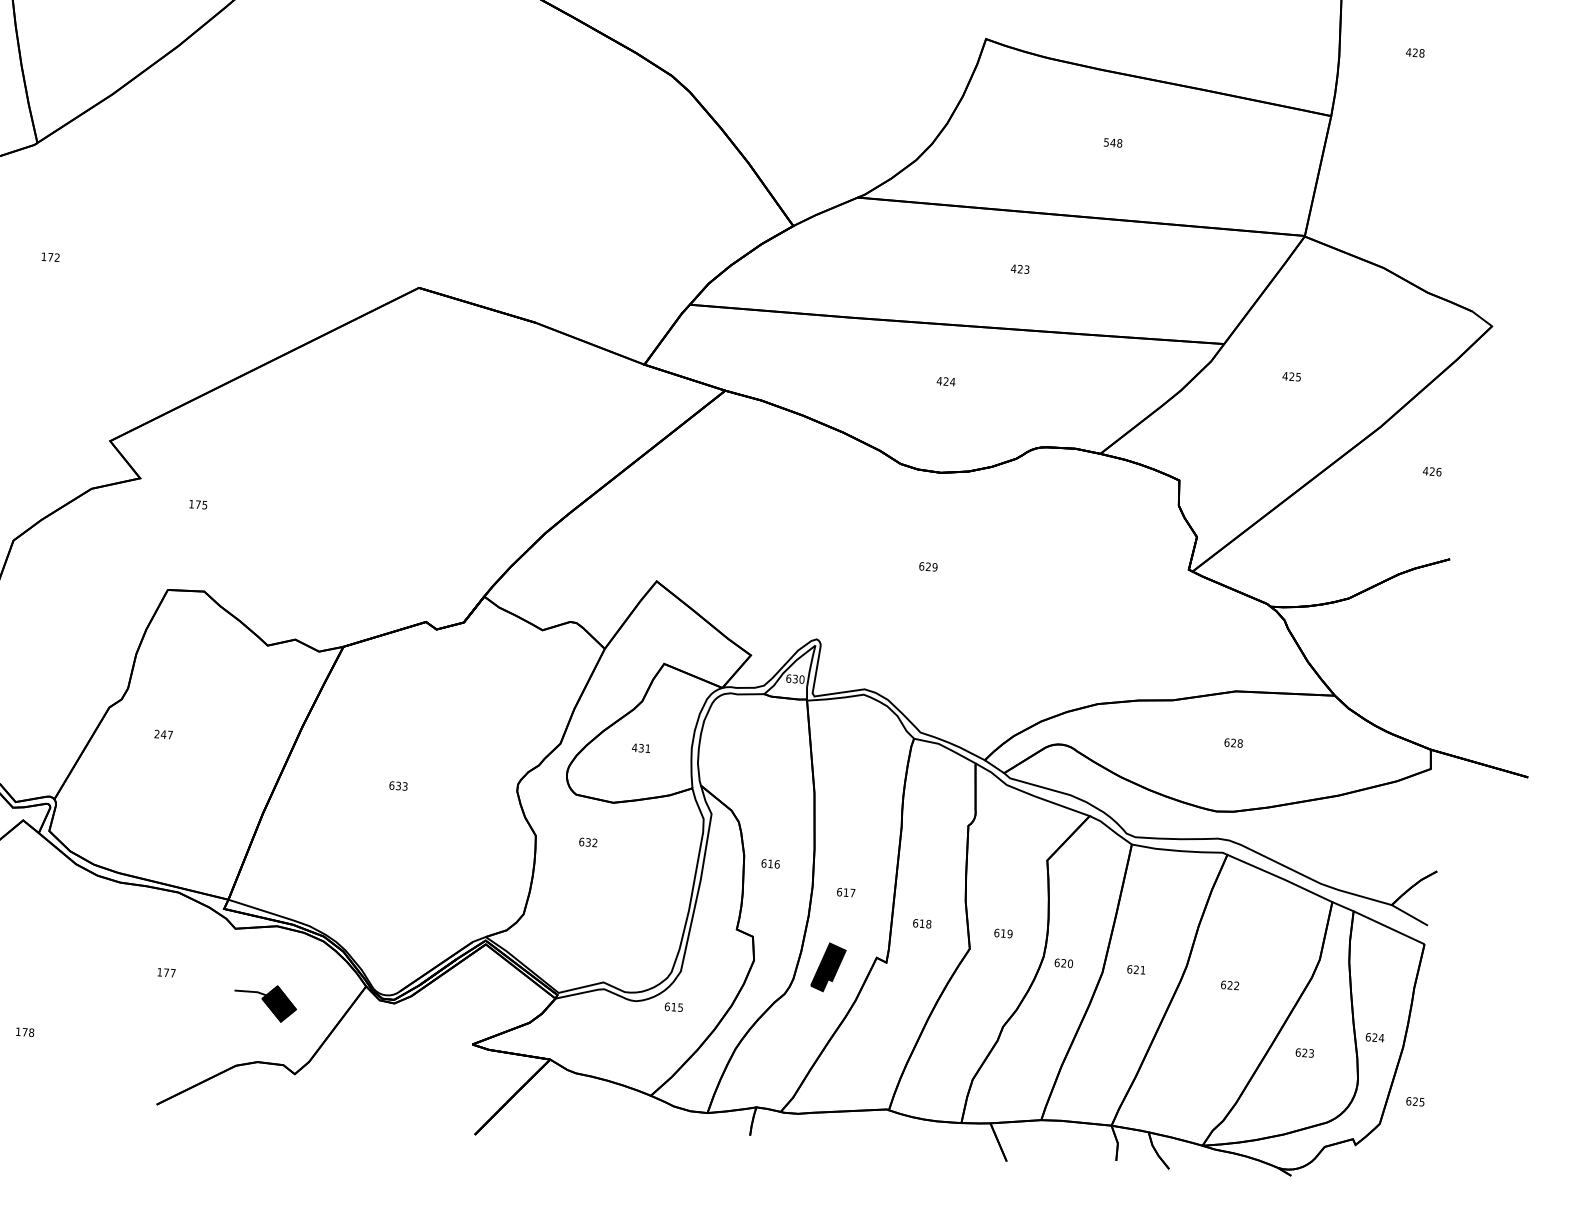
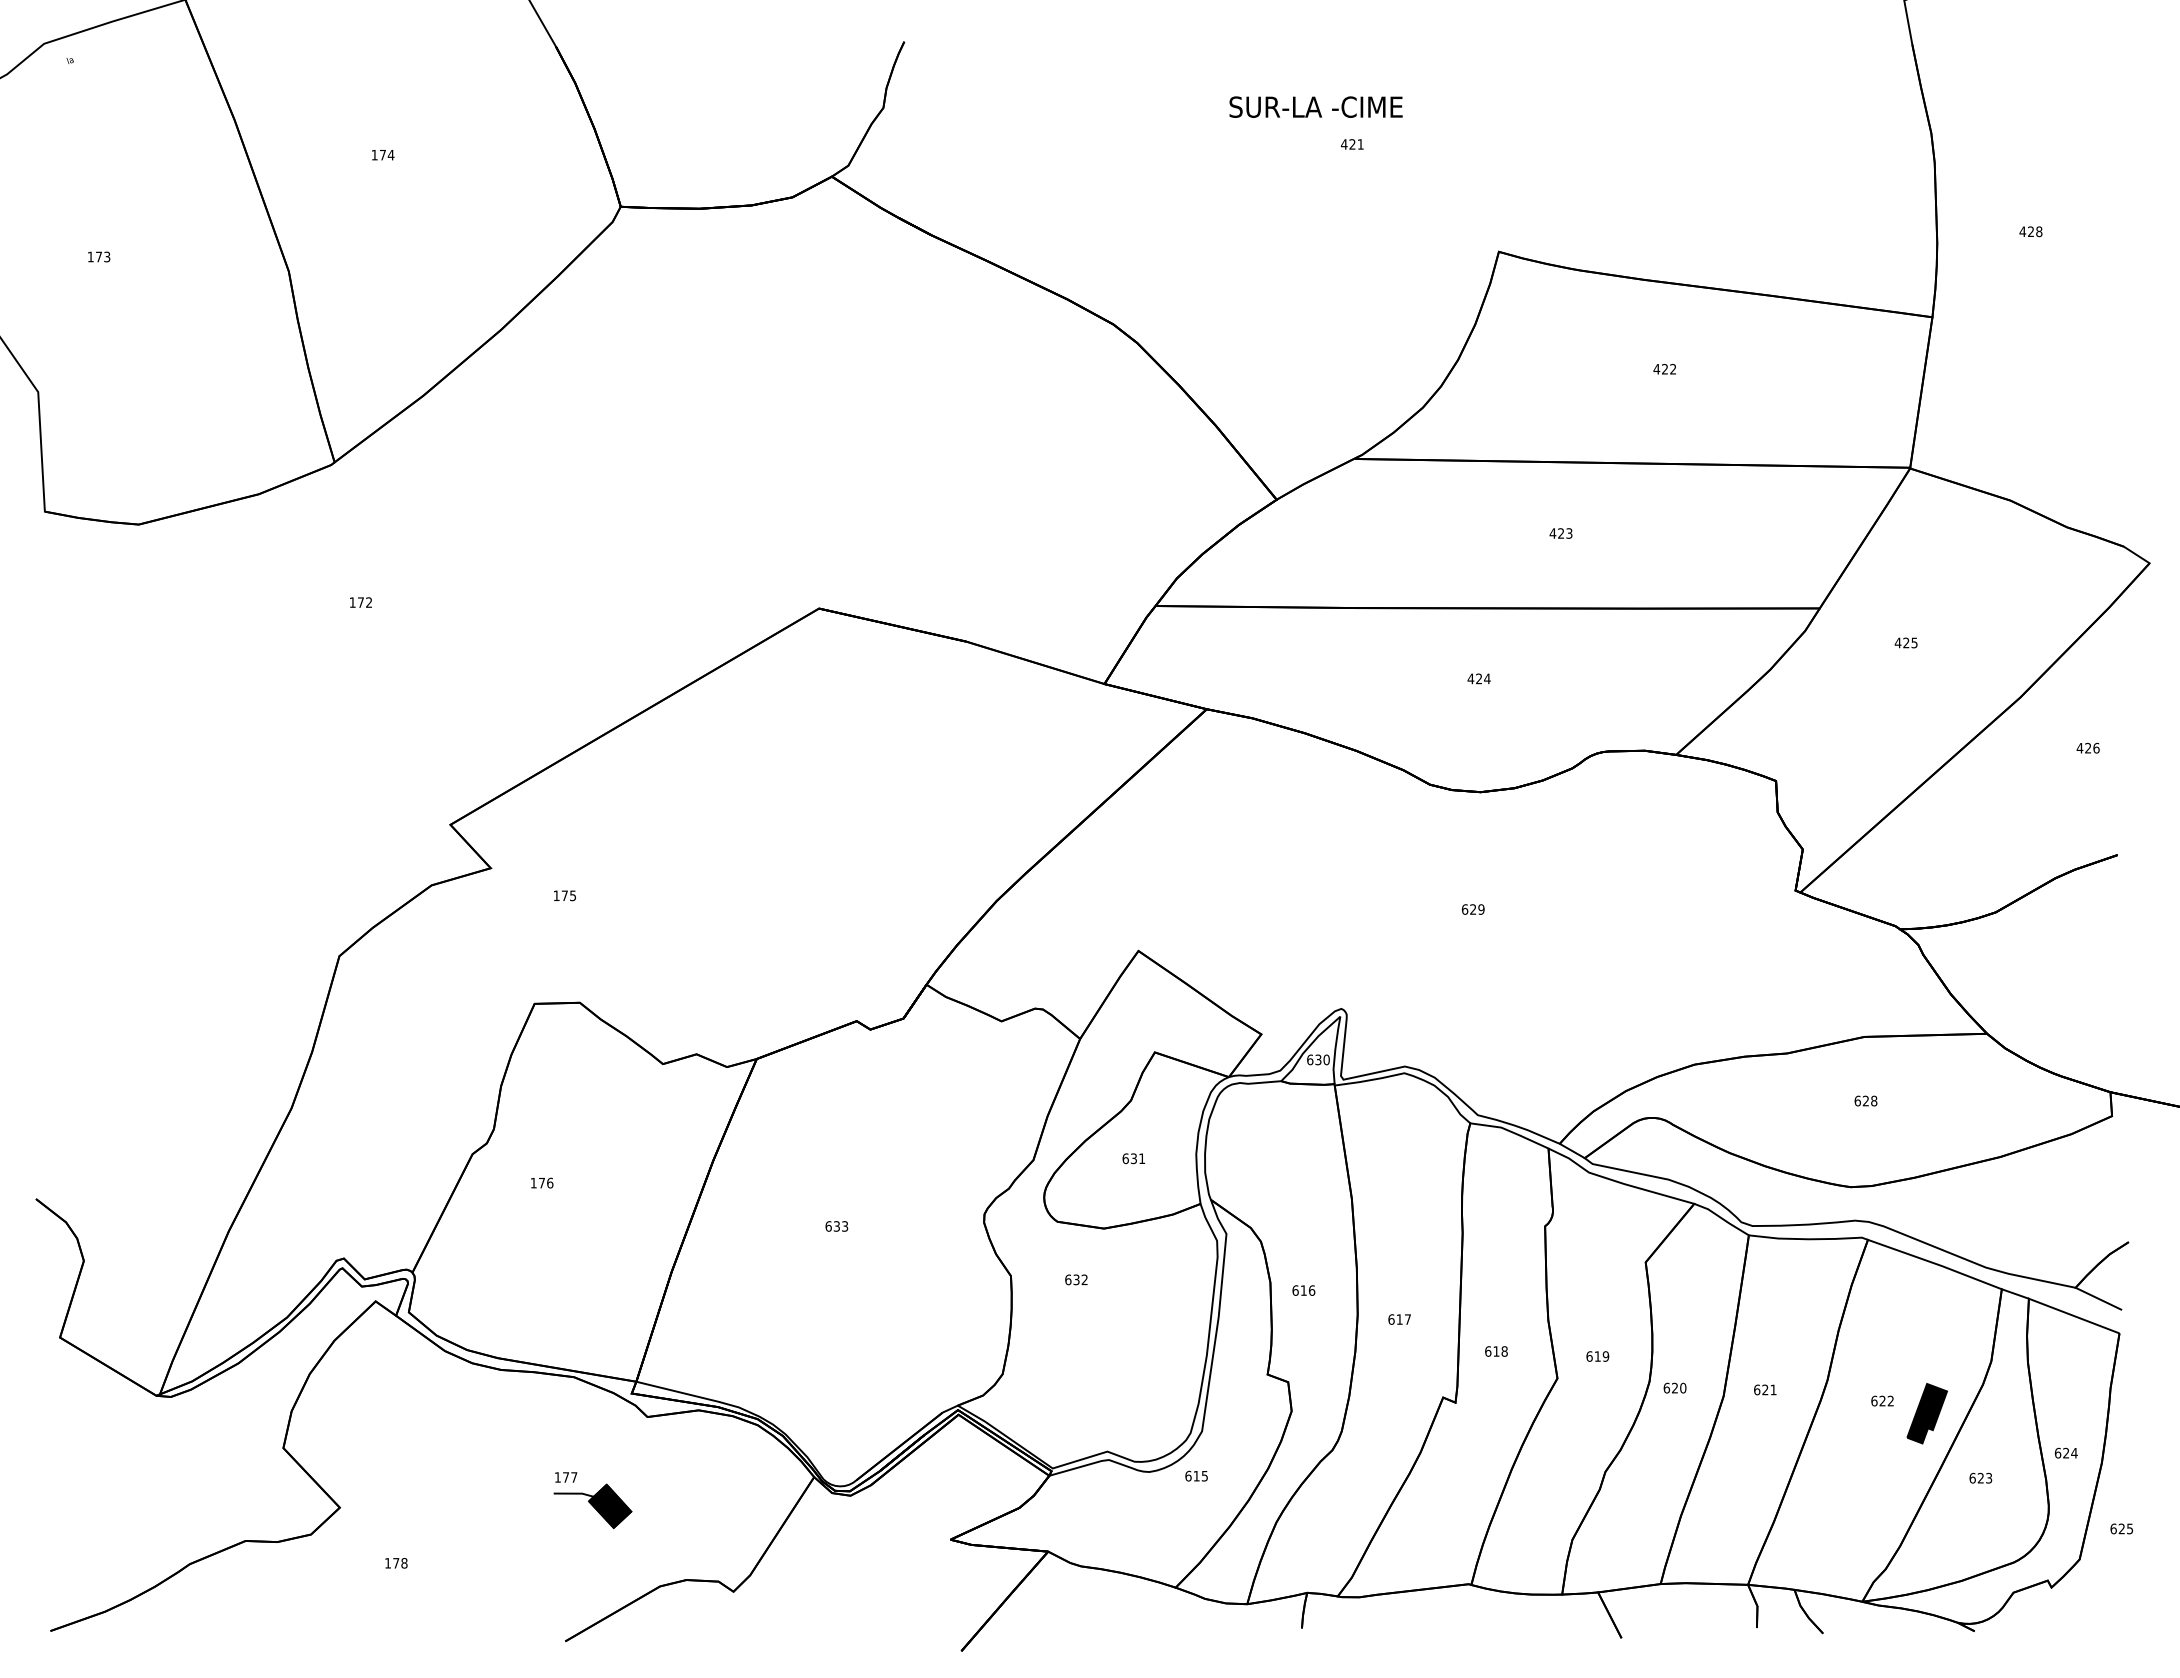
text: (1112, 142) -> (1664, 368), 548 -> 422
text: (163, 734) -> (541, 1182), 247 -> 176
text: (634, 747) -> (1125, 1158), 431 -> 631
part: (827, 967) -> (1926, 1413), moved
part: (265, 1003) -> (592, 1506), moved

